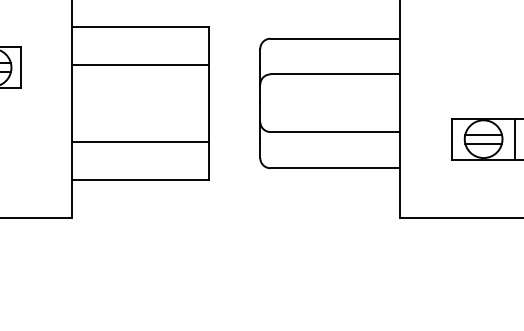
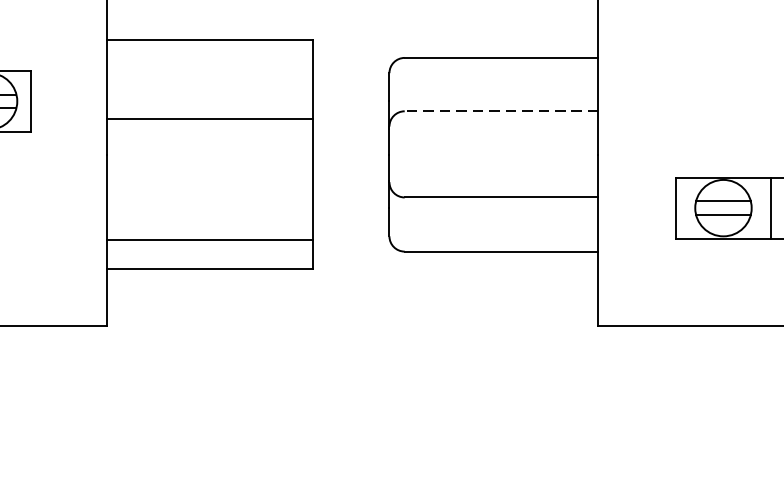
line: (140, 65) -> (210, 118), moved
line: (335, 74) -> (501, 111), solid -> dashed
line: (140, 141) -> (210, 240), moved

